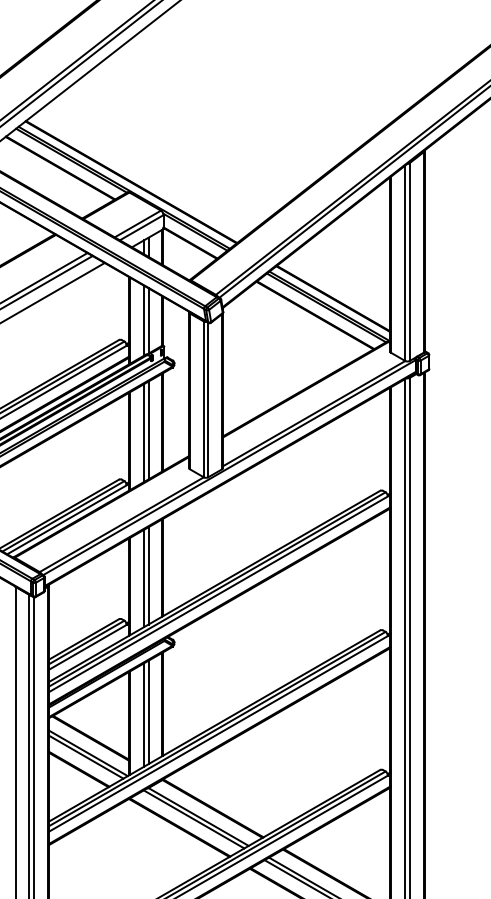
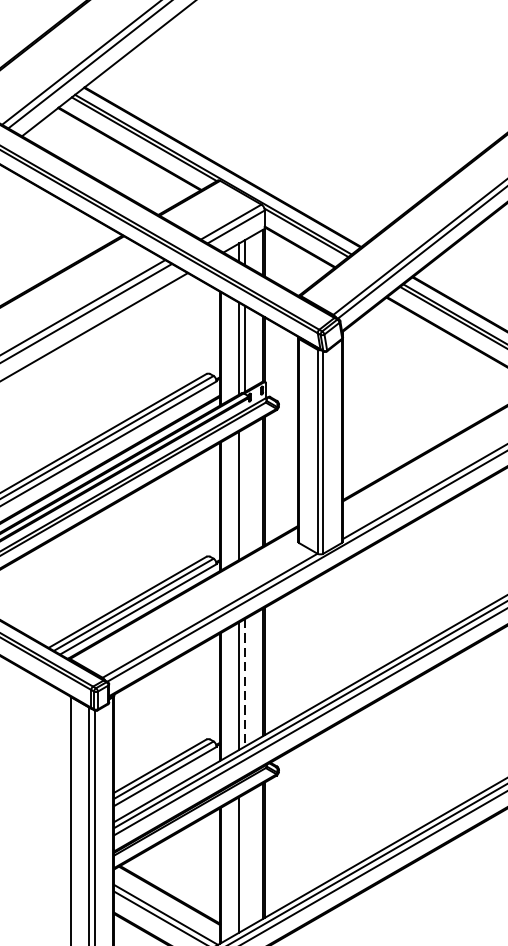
line: (148, 430) -> (245, 492), removed
line: (148, 575) -> (245, 682), solid -> dashed
line: (148, 712) -> (245, 861), removed

